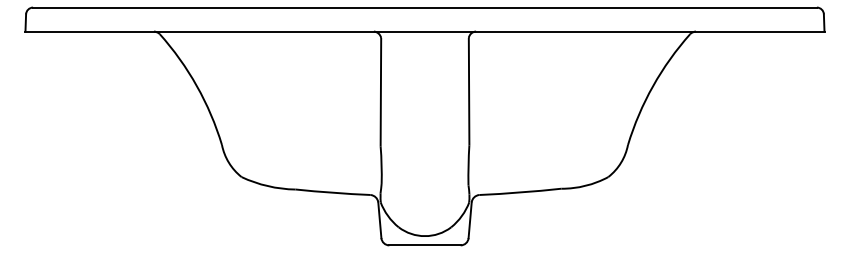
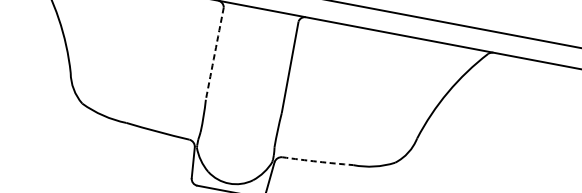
arc: (380, 92) -> (214, 53), solid -> dashed
arc: (520, 192) -> (317, 161), solid -> dashed

